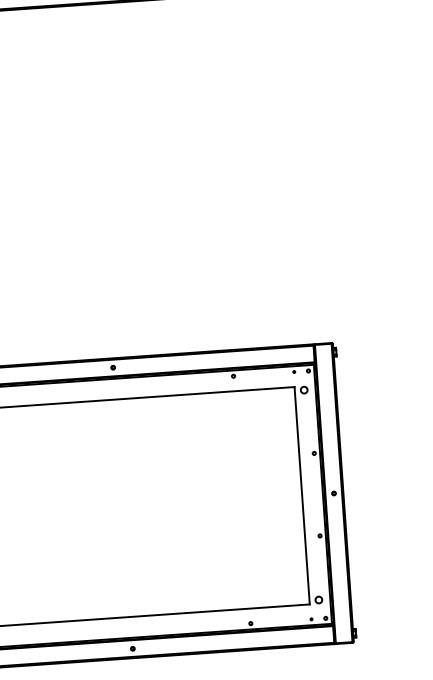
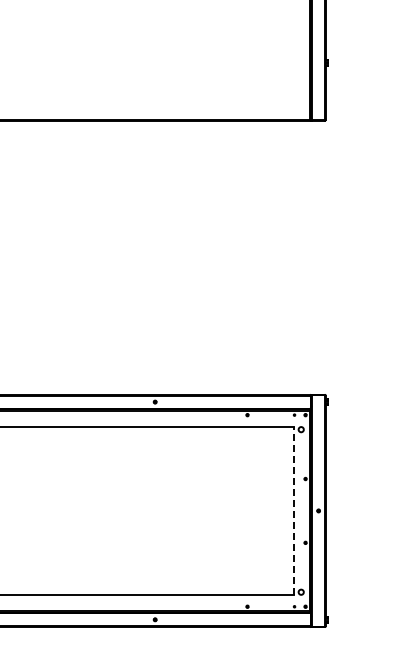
line: (301, 495) -> (293, 510), solid -> dashed

